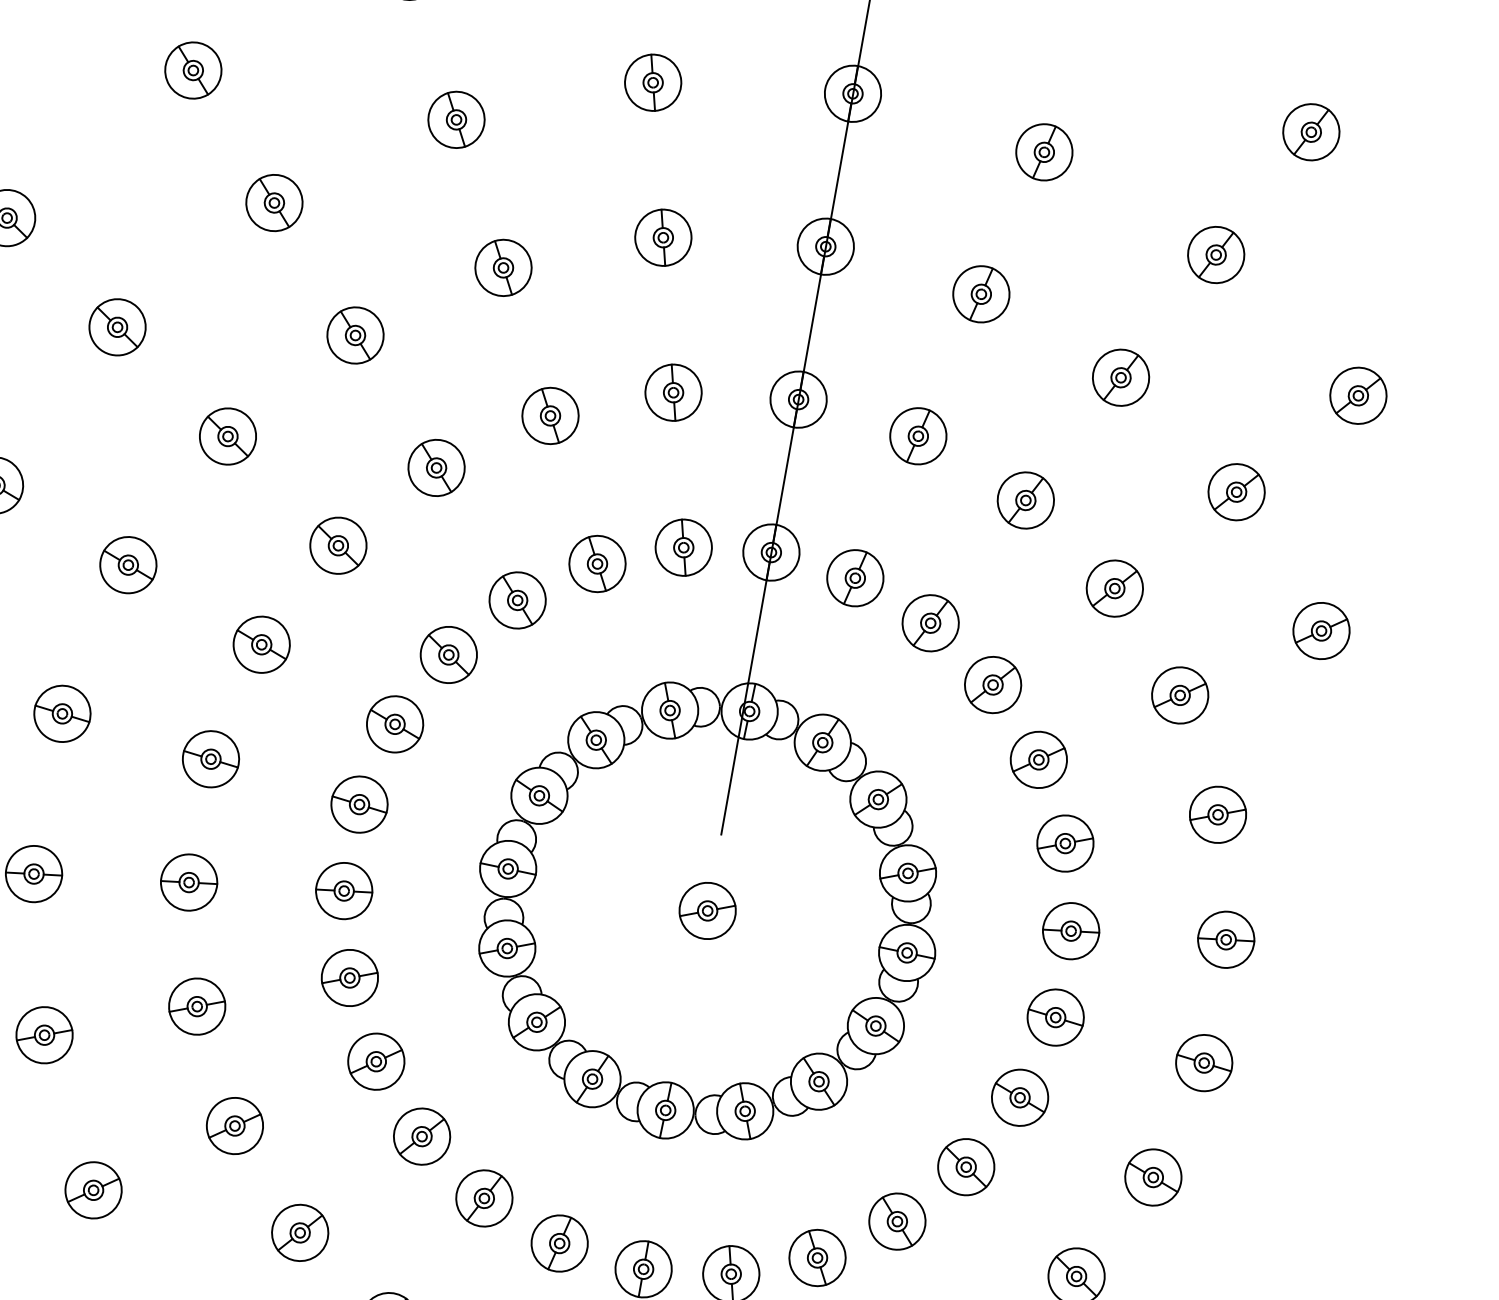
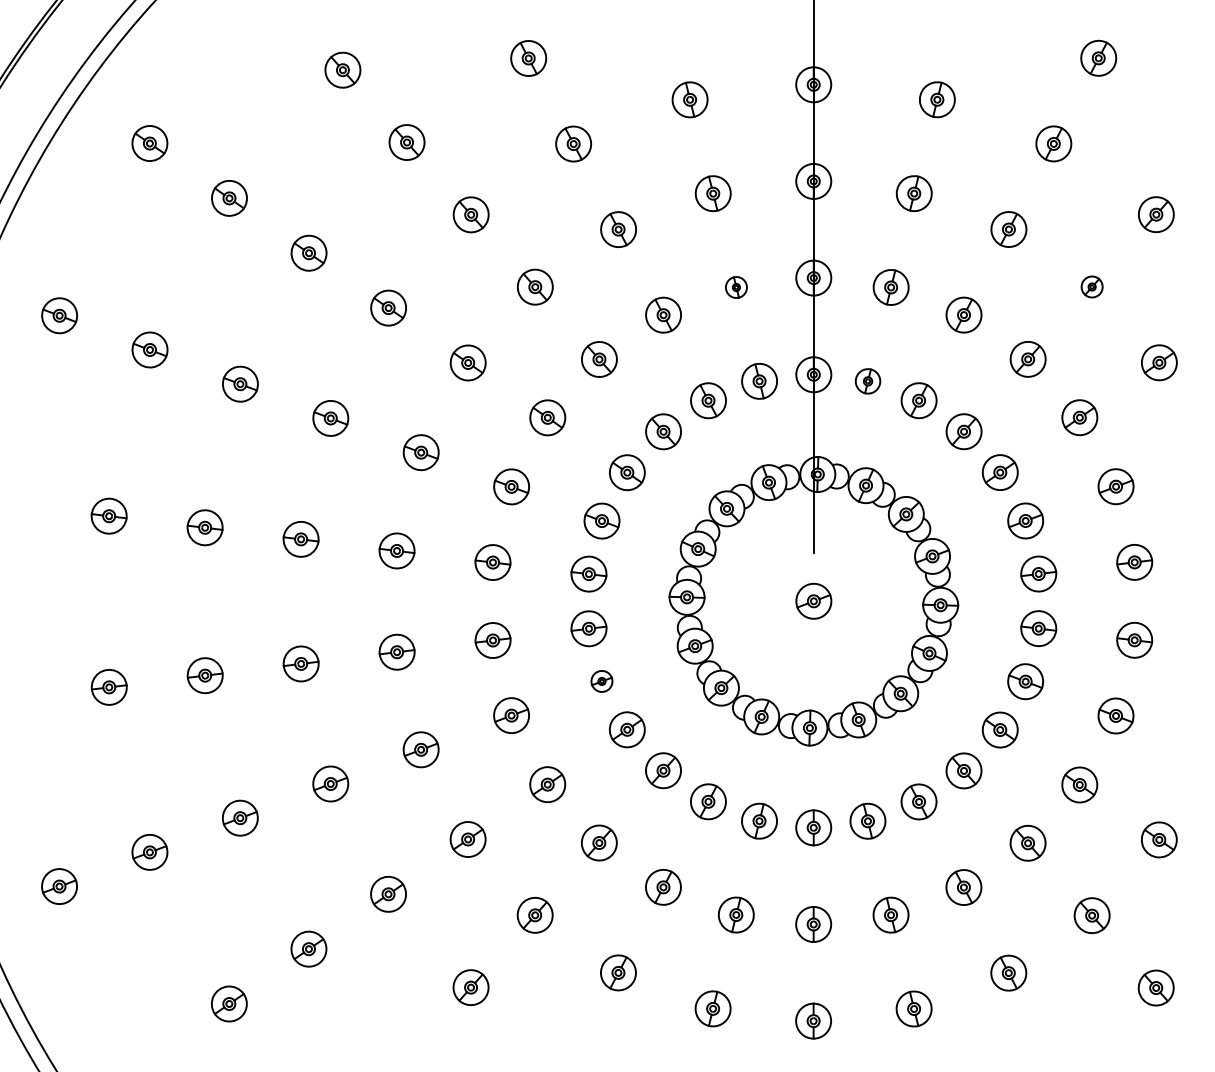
part: (673, 392) -> (736, 287), size x0.6
part: (1235, 491) -> (1091, 286), size x0.6
part: (854, 578) -> (867, 381), size x0.7
part: (349, 977) -> (601, 681), size x0.6

